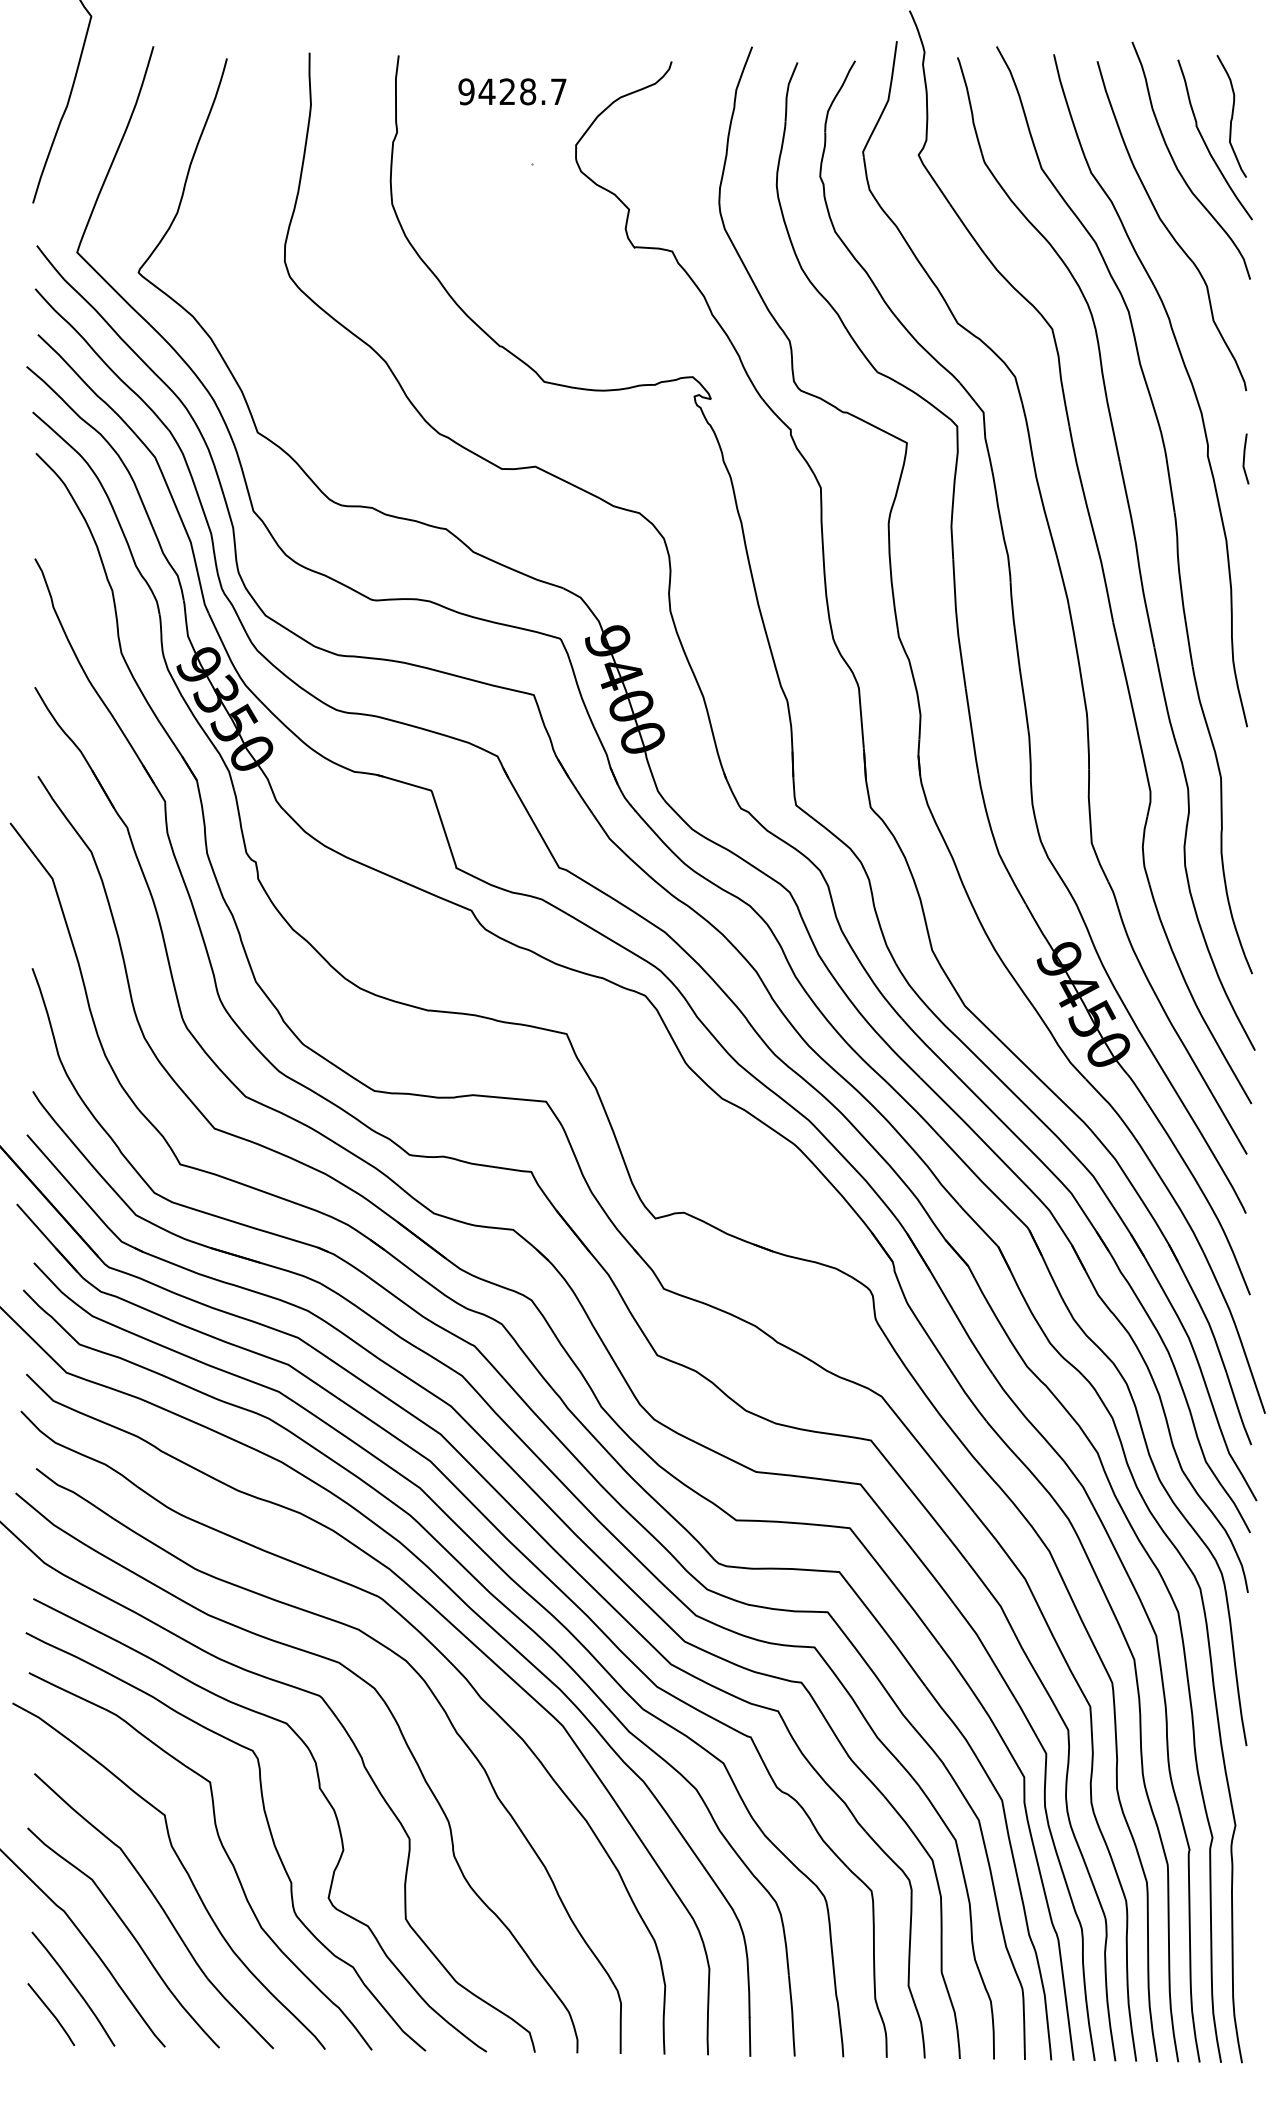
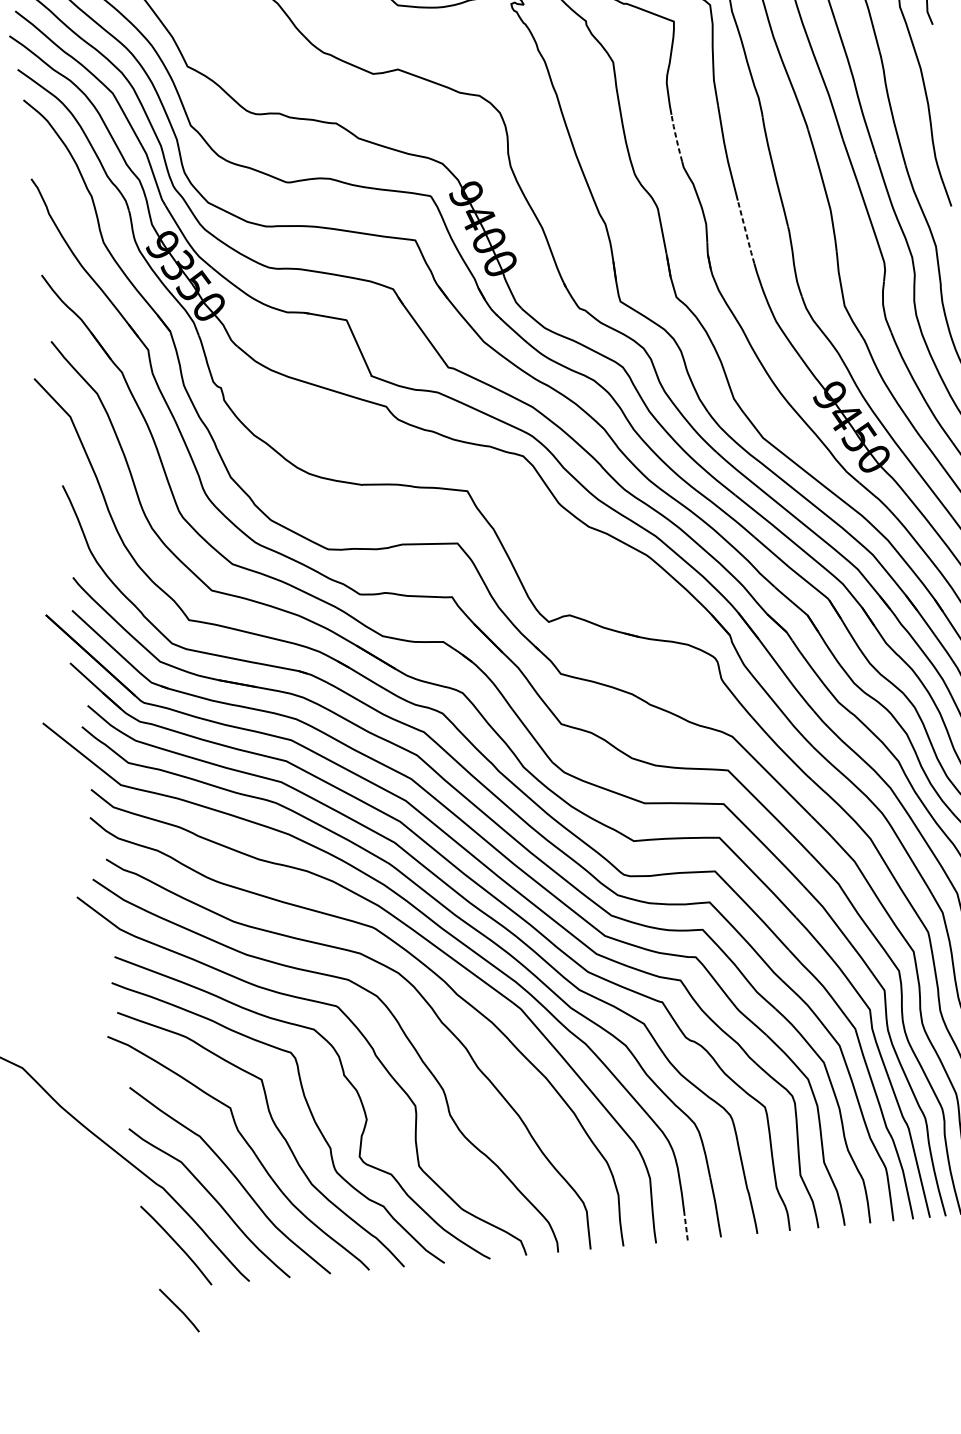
line: (893, 597) -> (676, 138), solid -> dashed
line: (972, 731) -> (746, 232), solid -> dashed
line: (51, 2014) -> (179, 1310), moved
line: (749, 2036) -> (685, 1226), solid -> dashed

